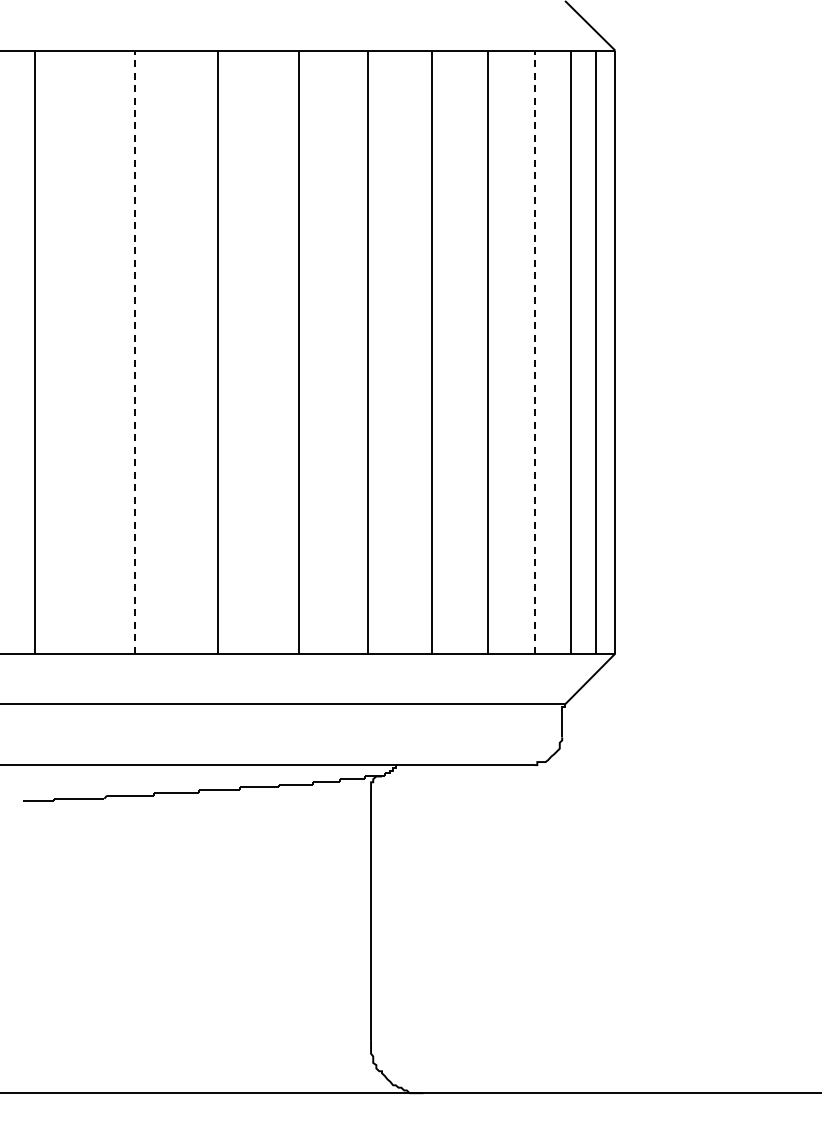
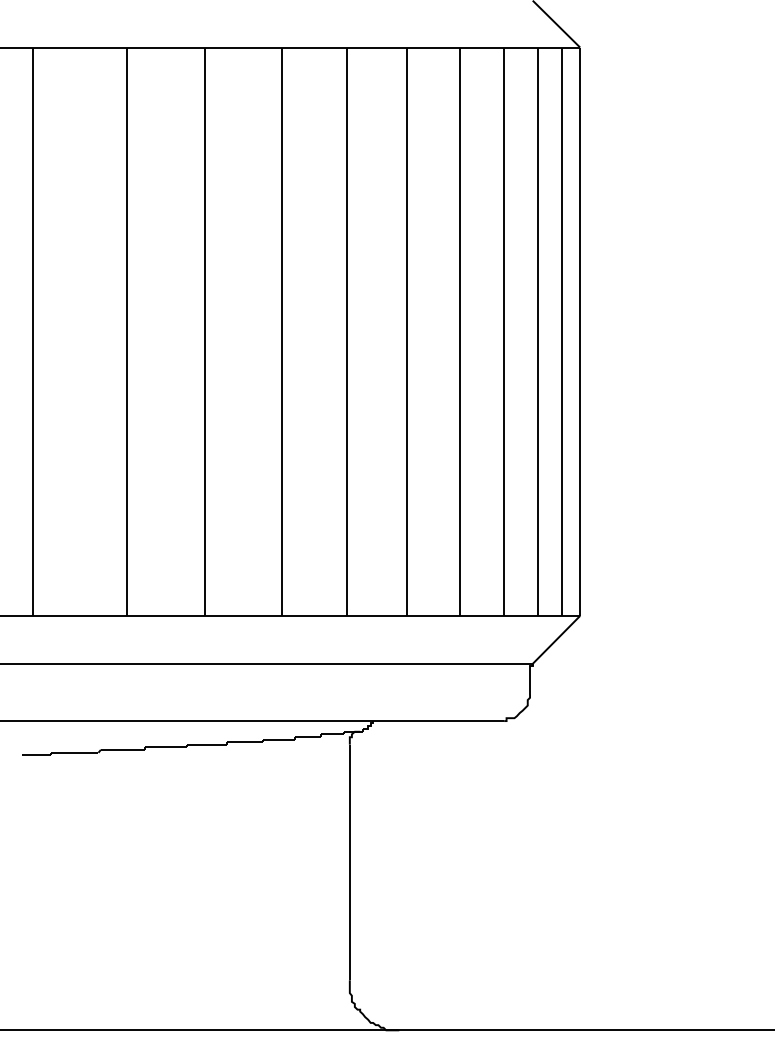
line: (134, 351) -> (126, 331), dashed -> solid
line: (534, 351) -> (503, 331), dashed -> solid

